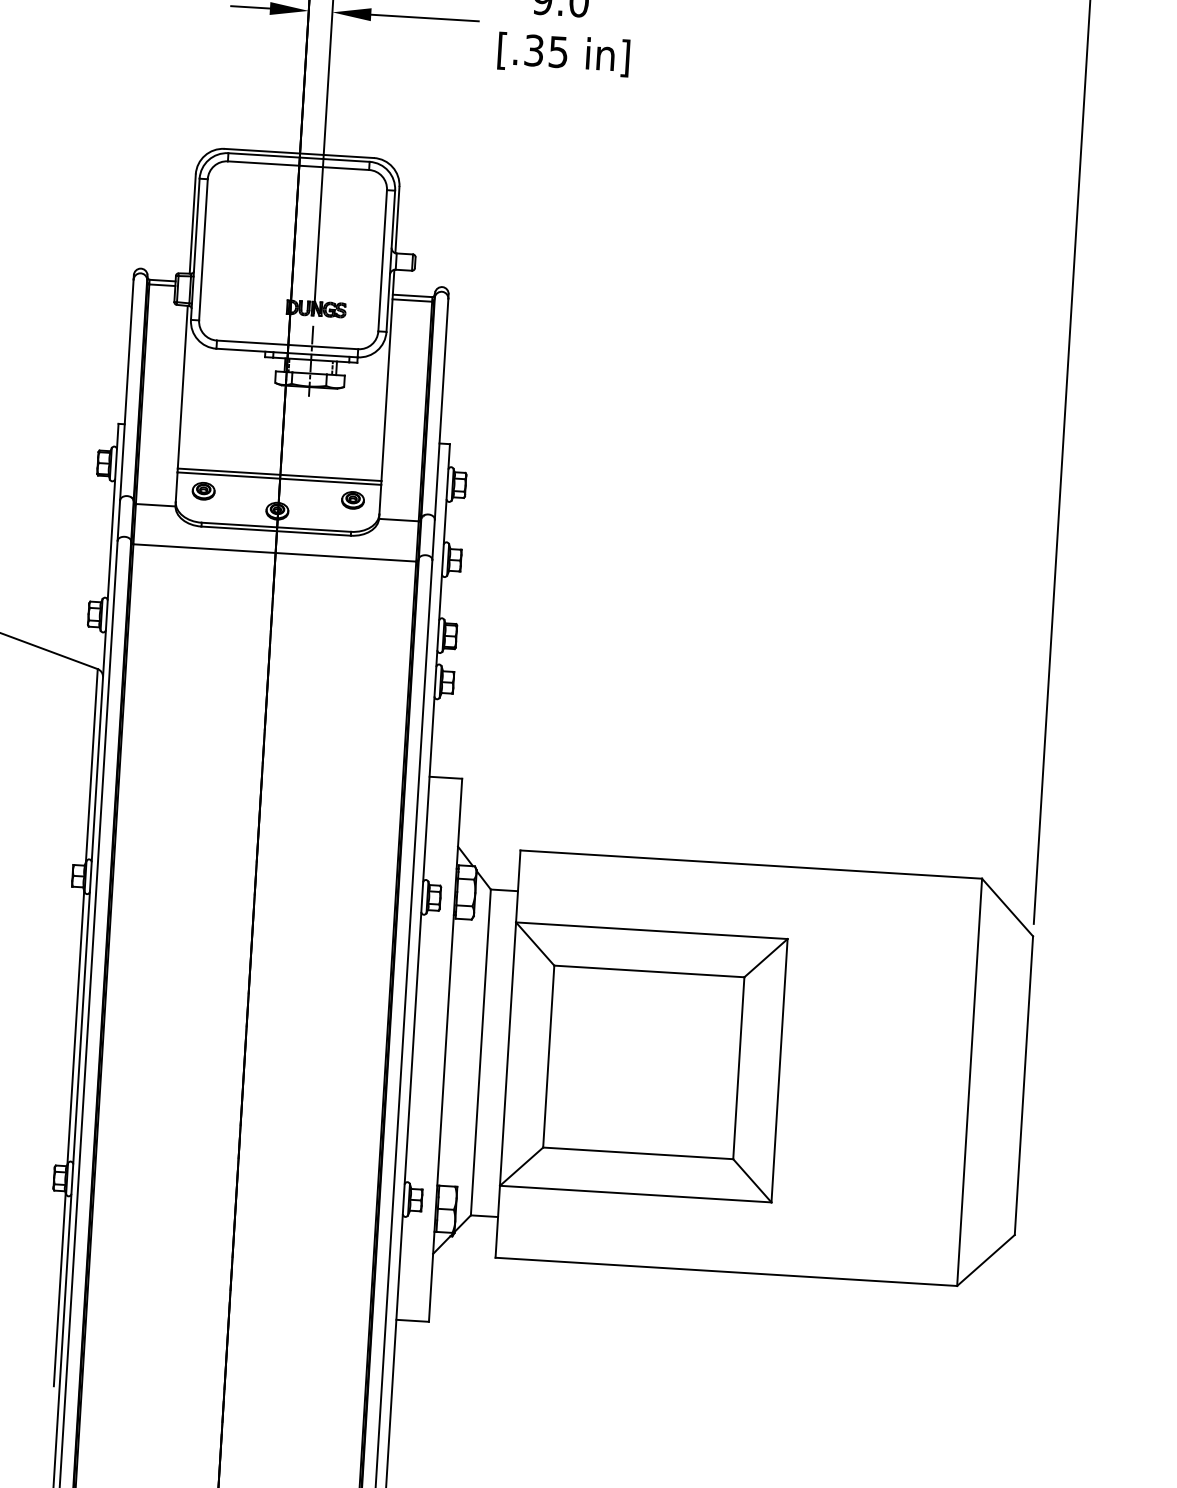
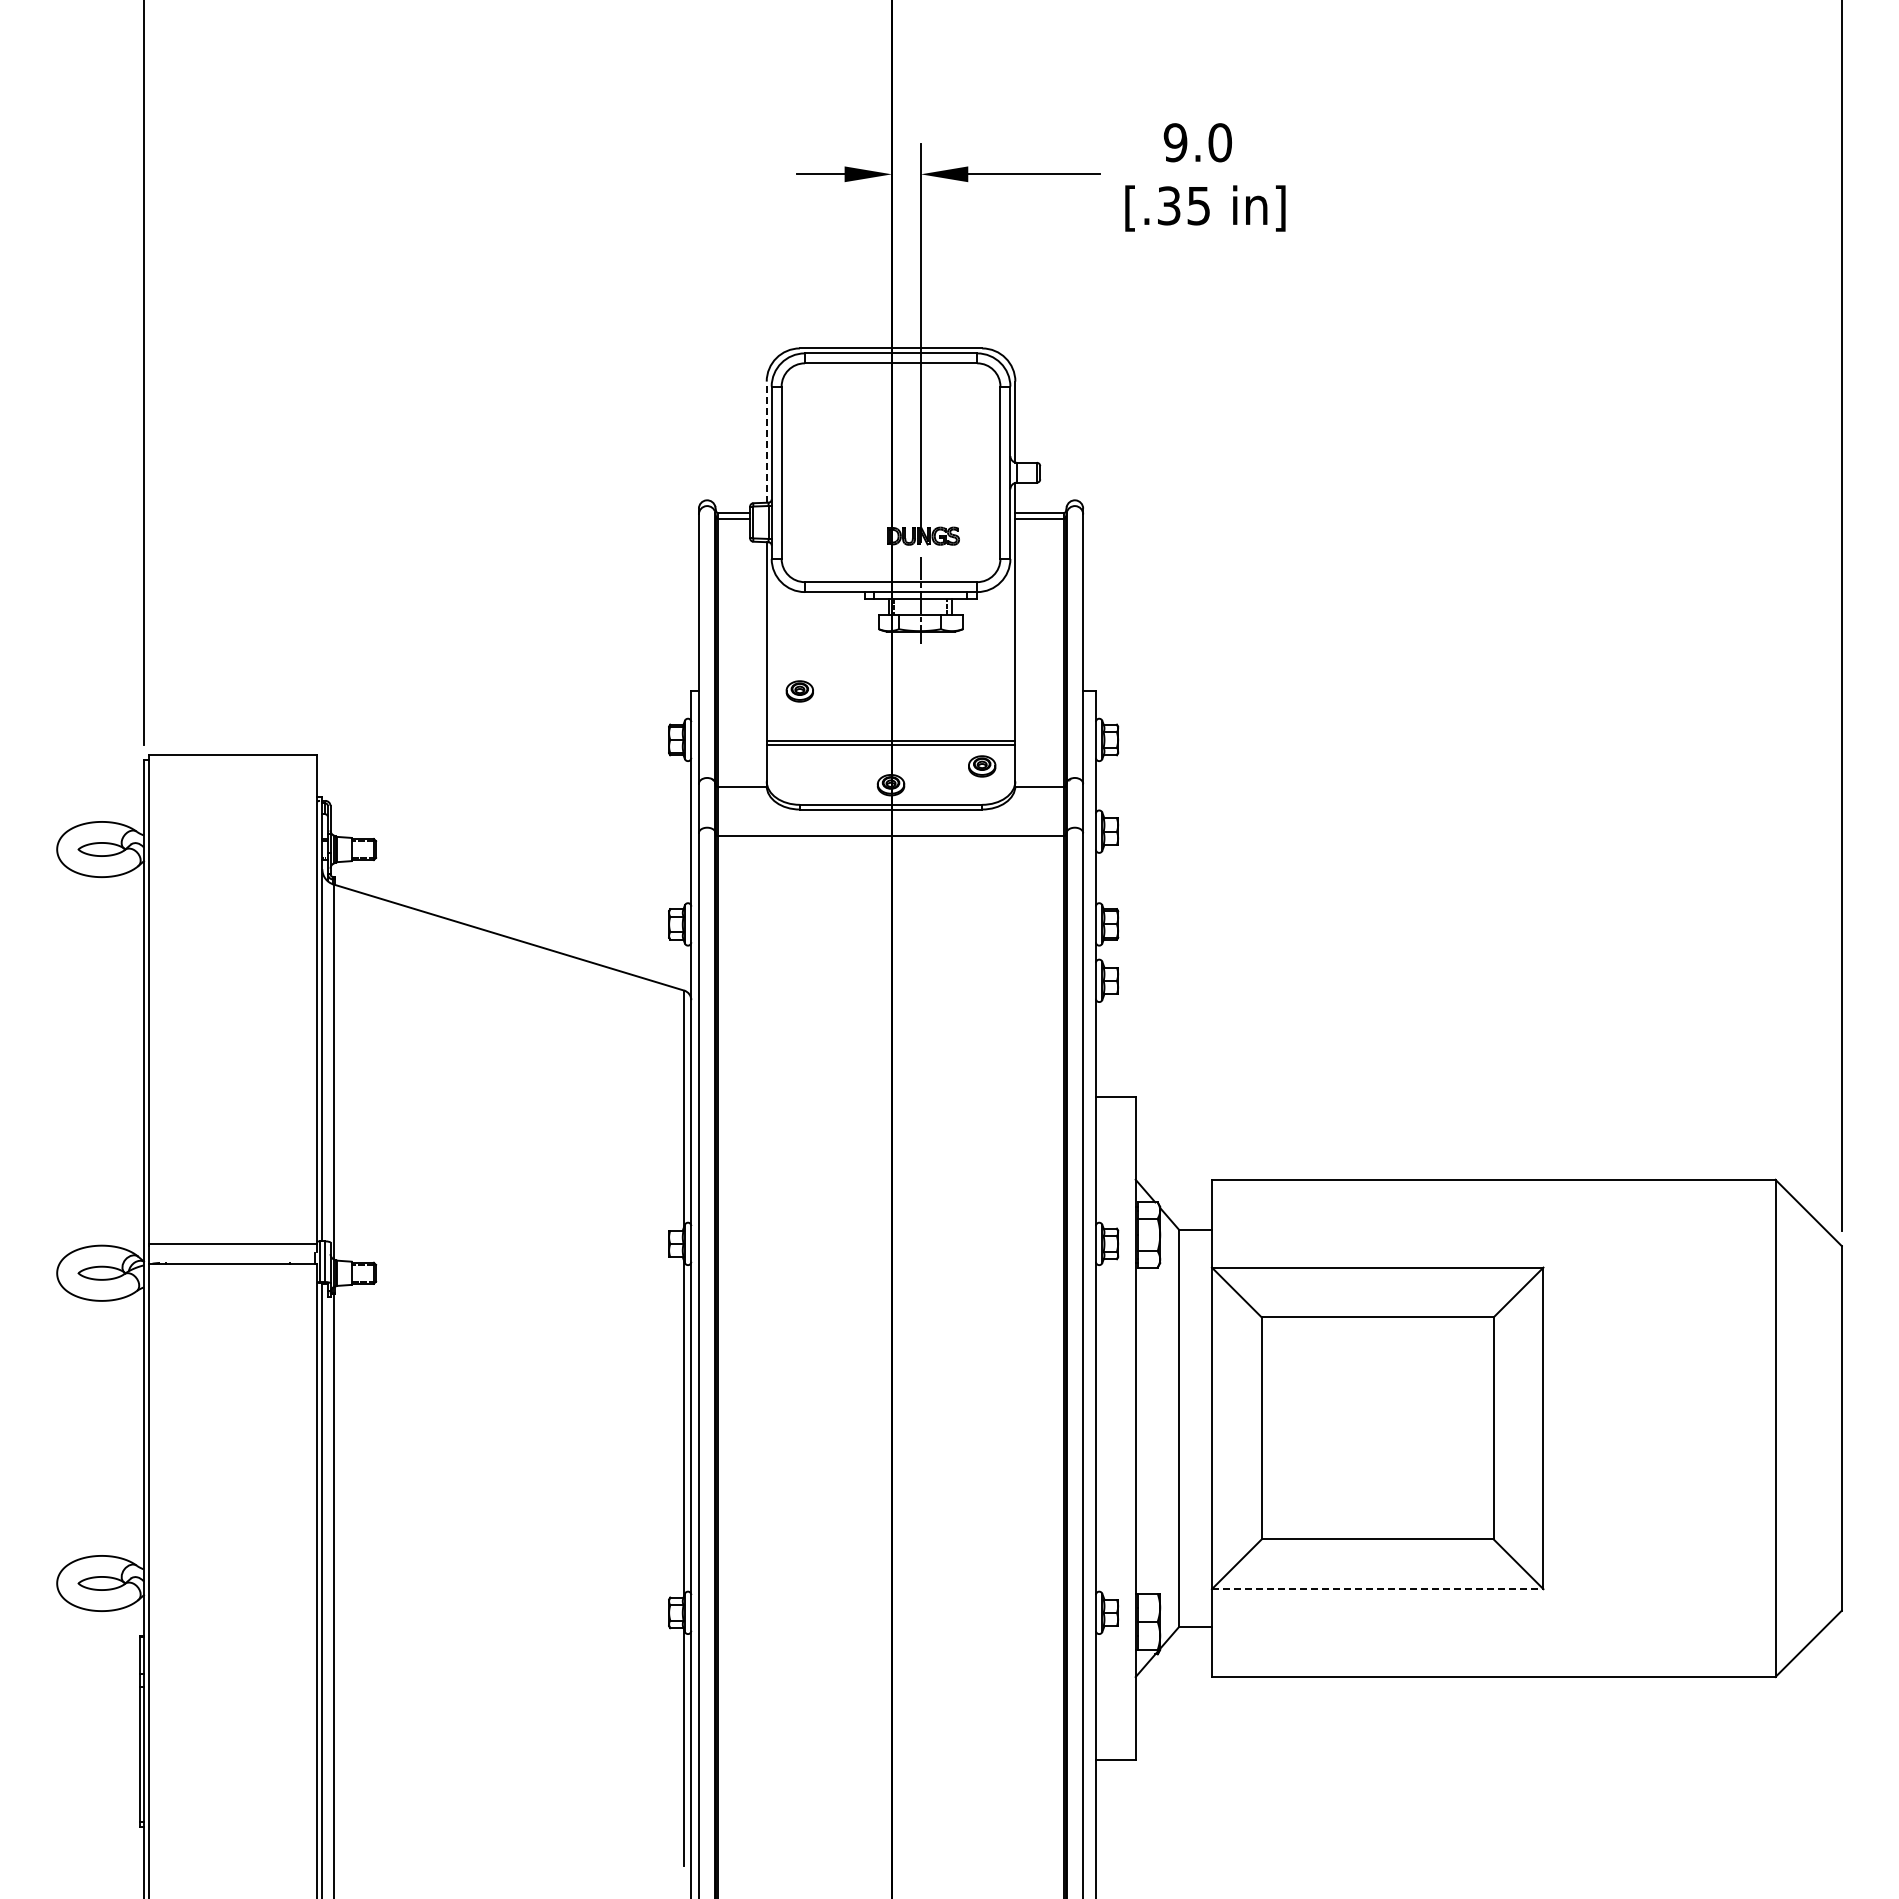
line: (192, 224) -> (766, 442), solid -> dashed
part: (203, 491) -> (799, 691), moved
line: (635, 1194) -> (1377, 1589), solid -> dashed

